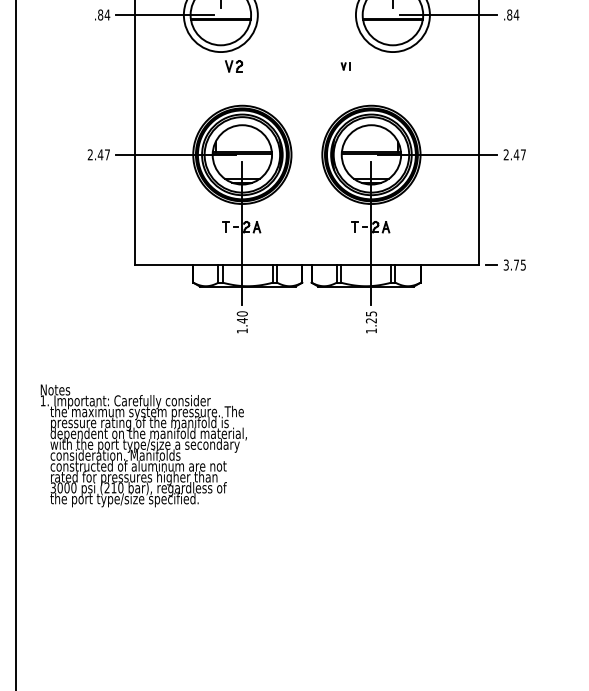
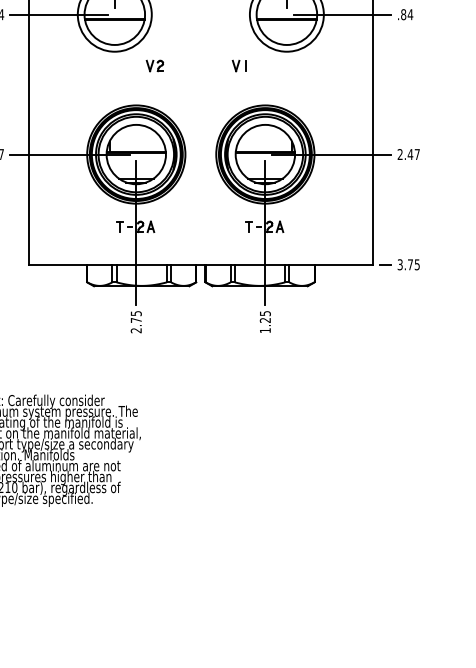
part: (234, 66) -> (155, 66), moved
part: (345, 66) -> (239, 66), size x1.67
text: (241, 322) -> (135, 322), 1.40 -> 2.75

